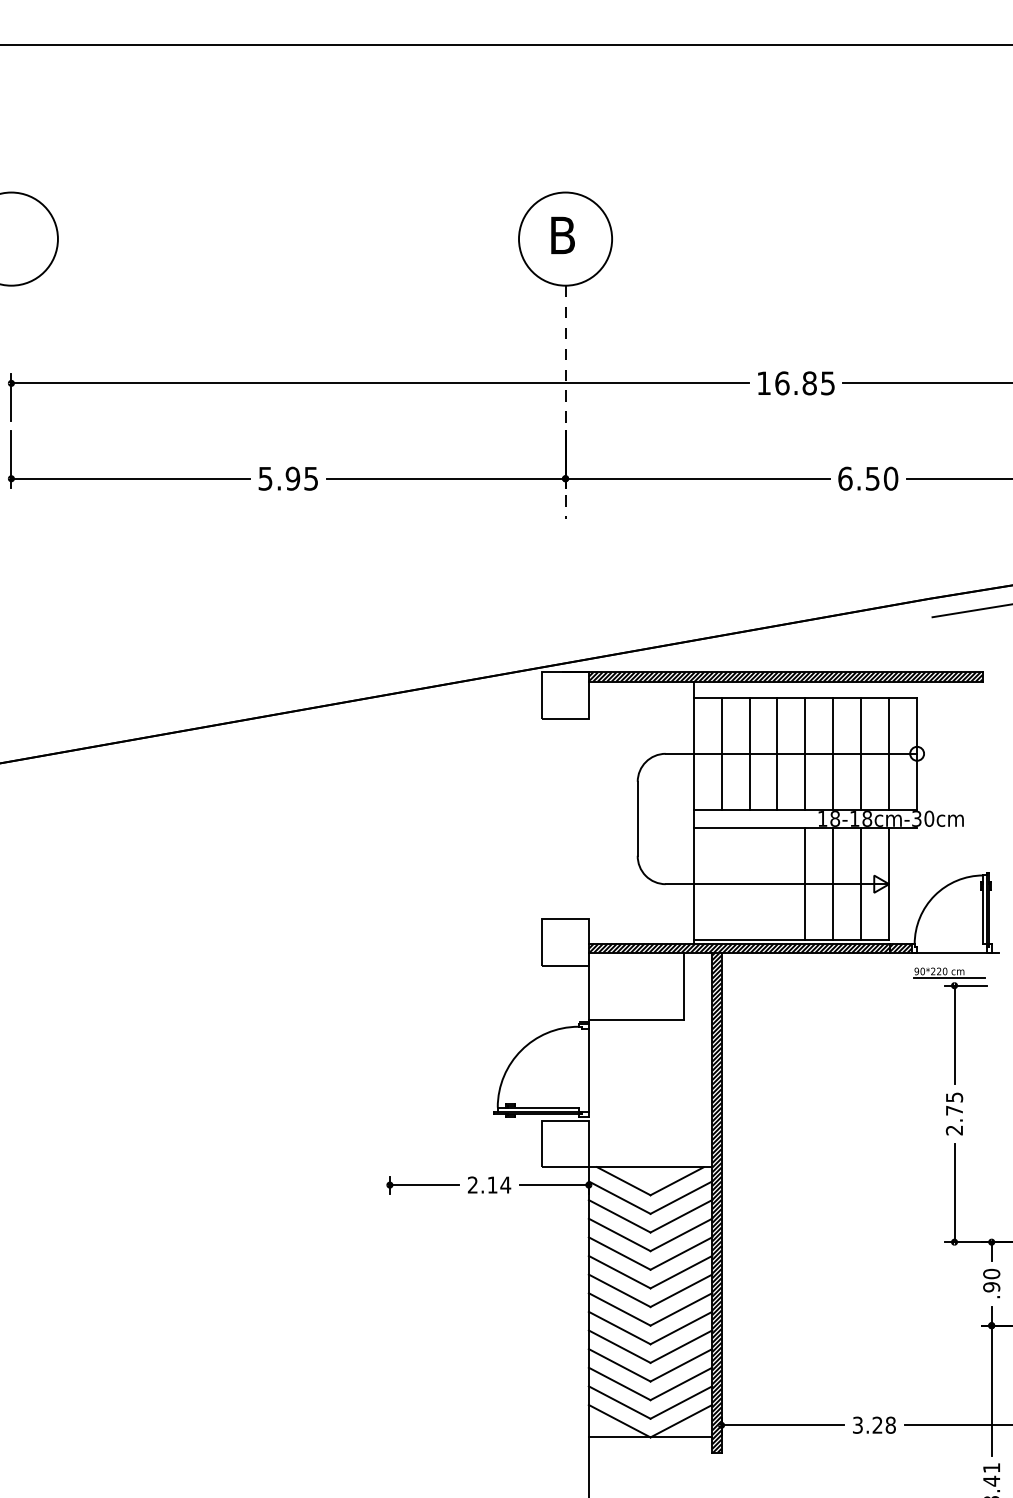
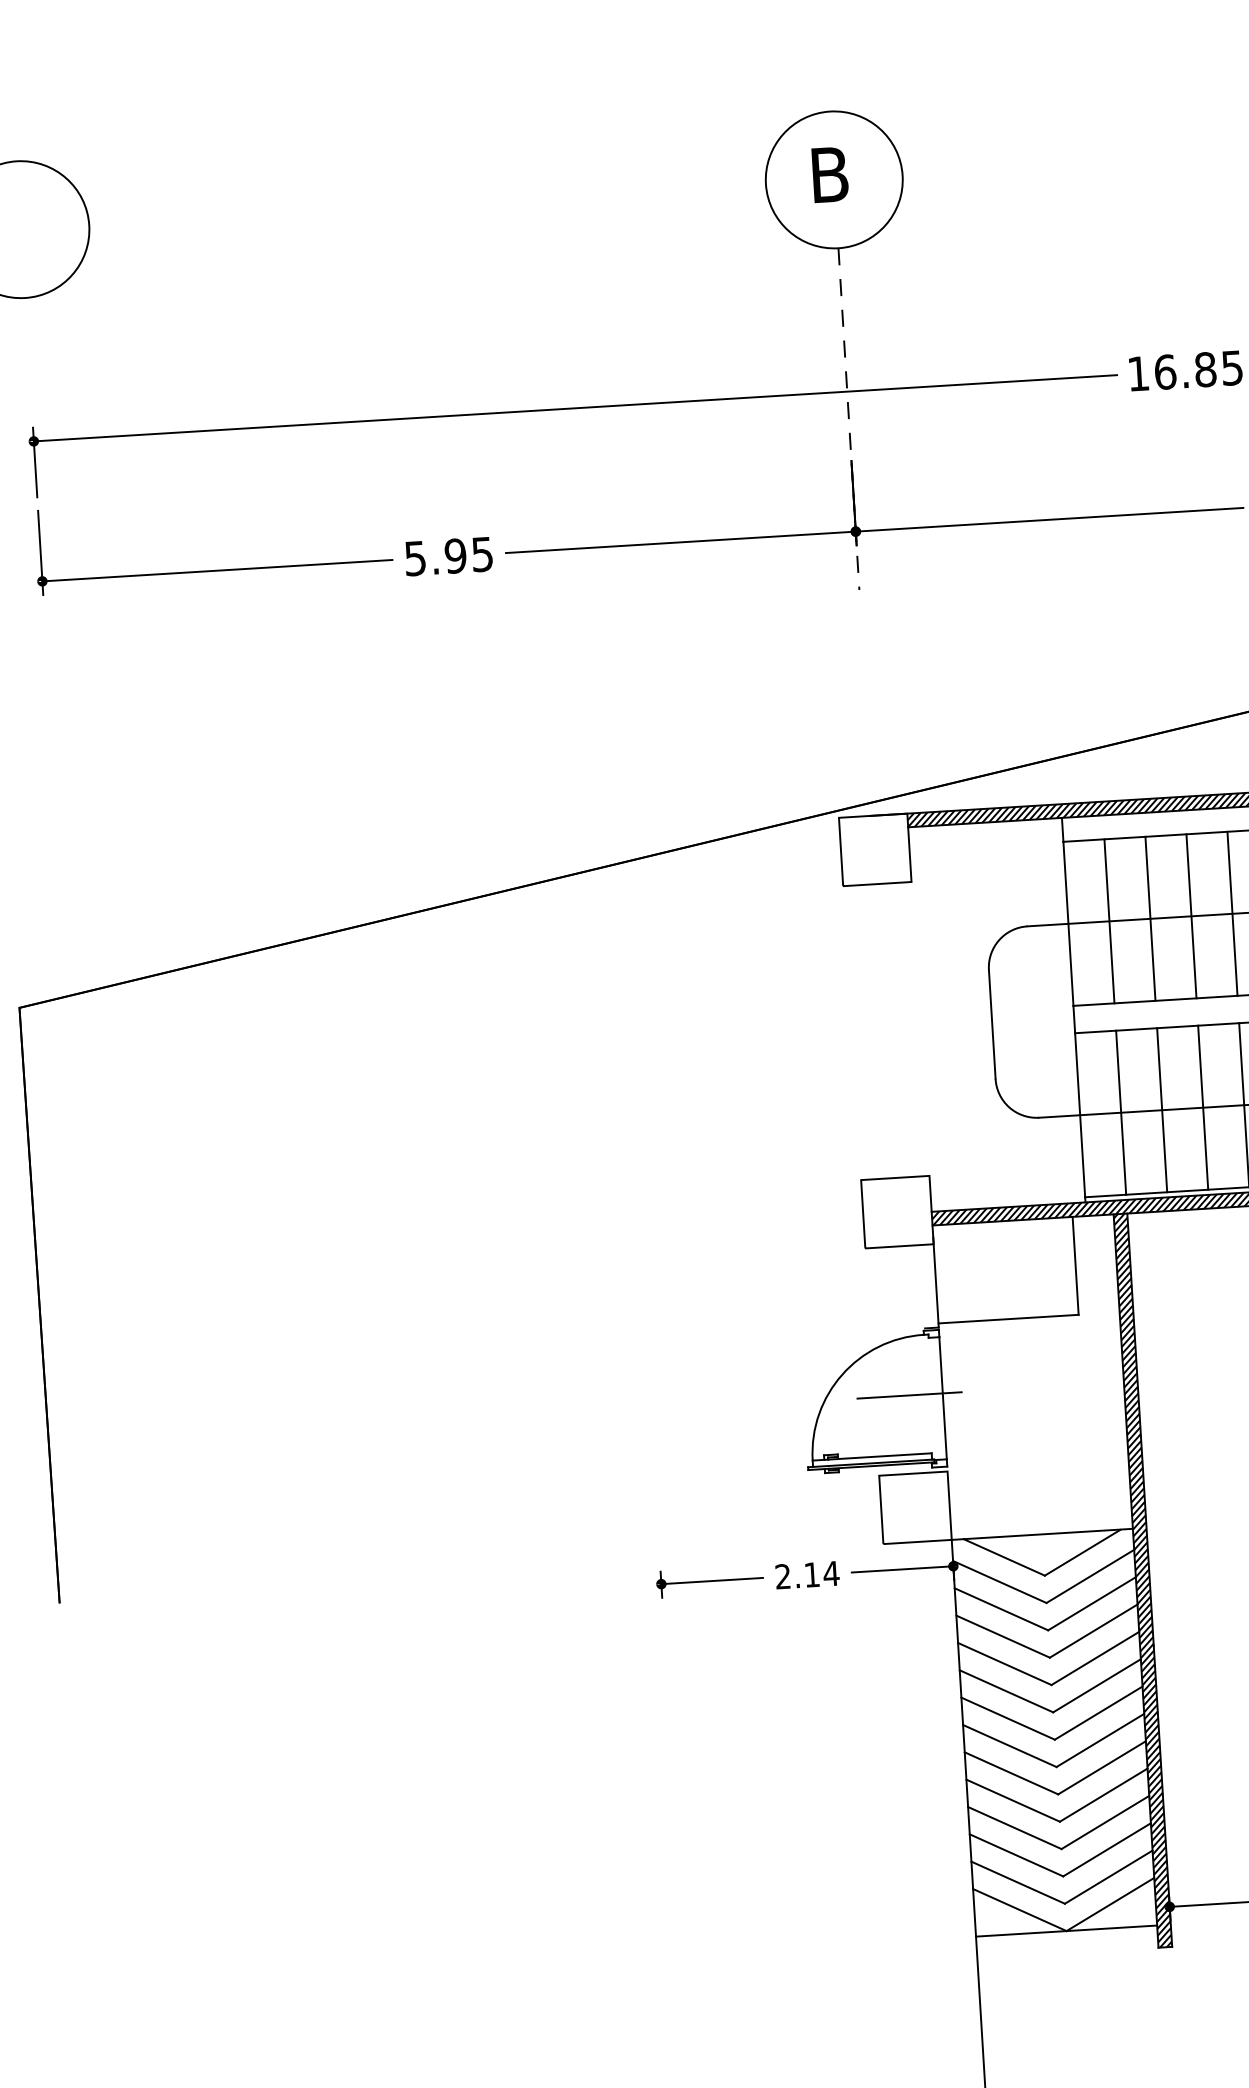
line: (721, 884) -> (1121, 1113), added
line: (749, 884) -> (1162, 1110), added
line: (777, 884) -> (1203, 1108), added
line: (565, 1067) -> (908, 1395), added

